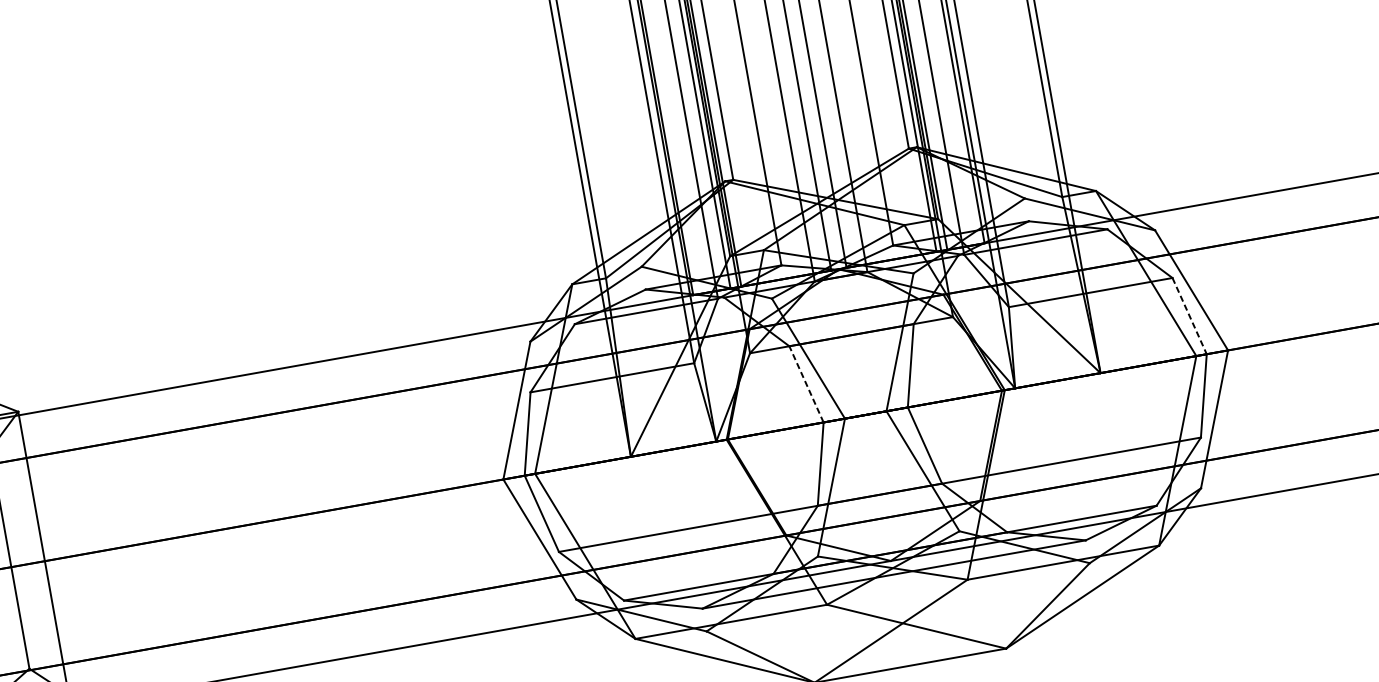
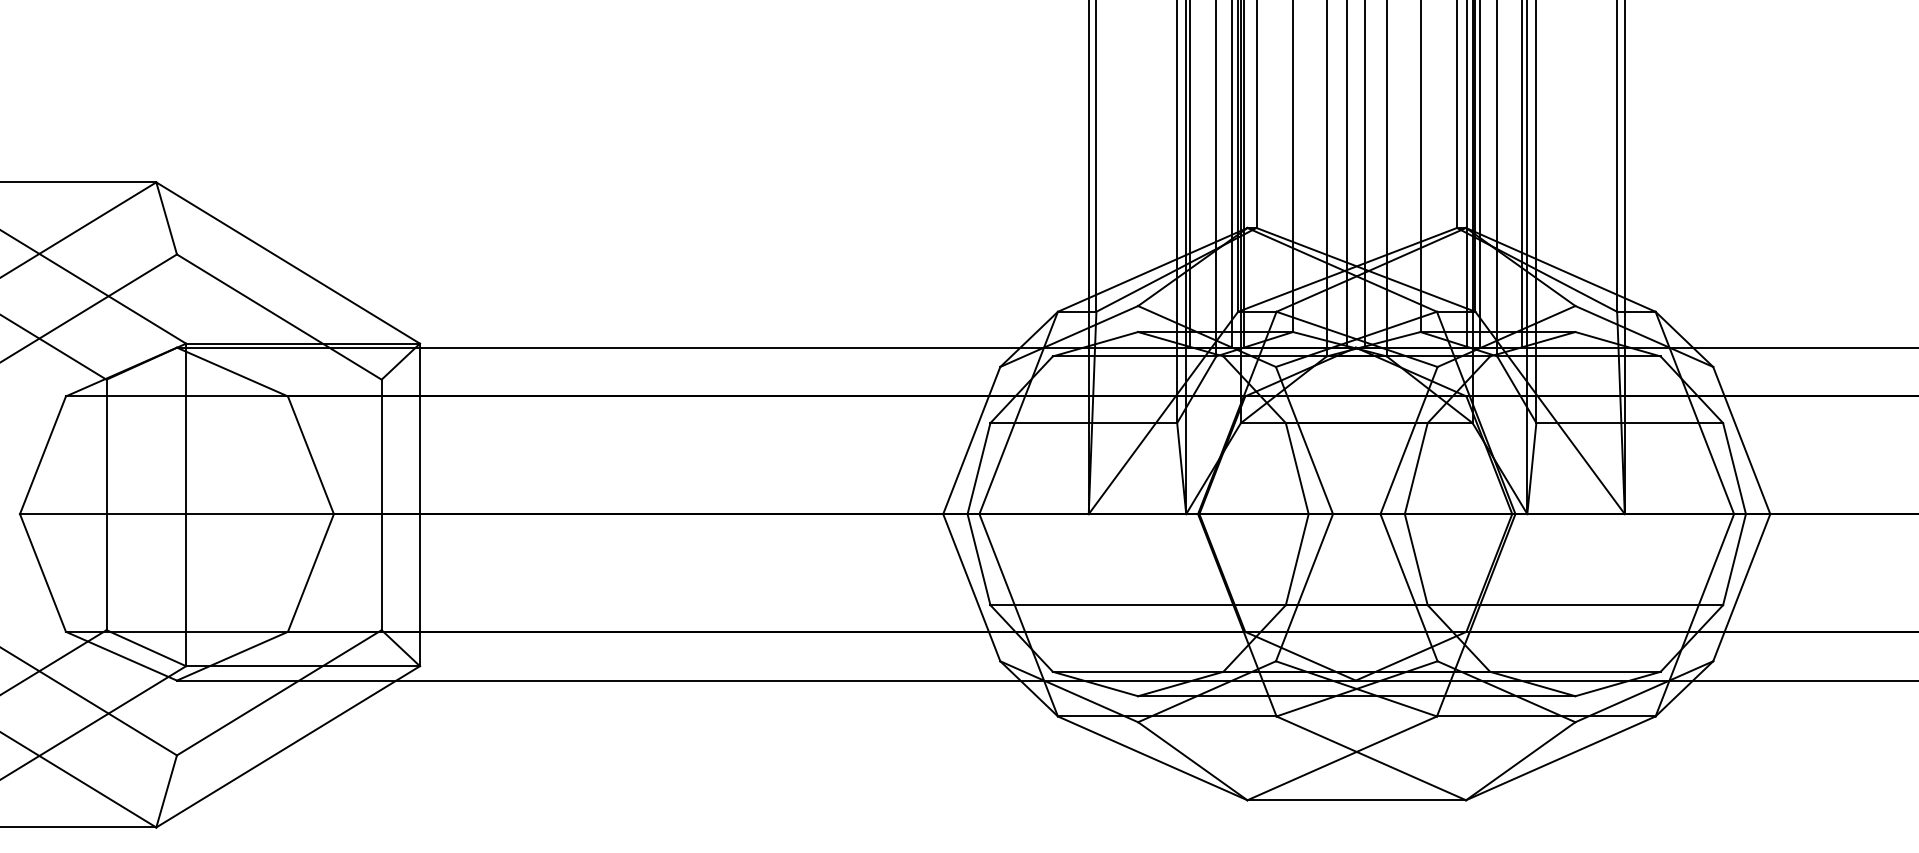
line: (1189, 316) -> (1734, 468), dashed -> solid
line: (806, 384) -> (1297, 468), dashed -> solid

